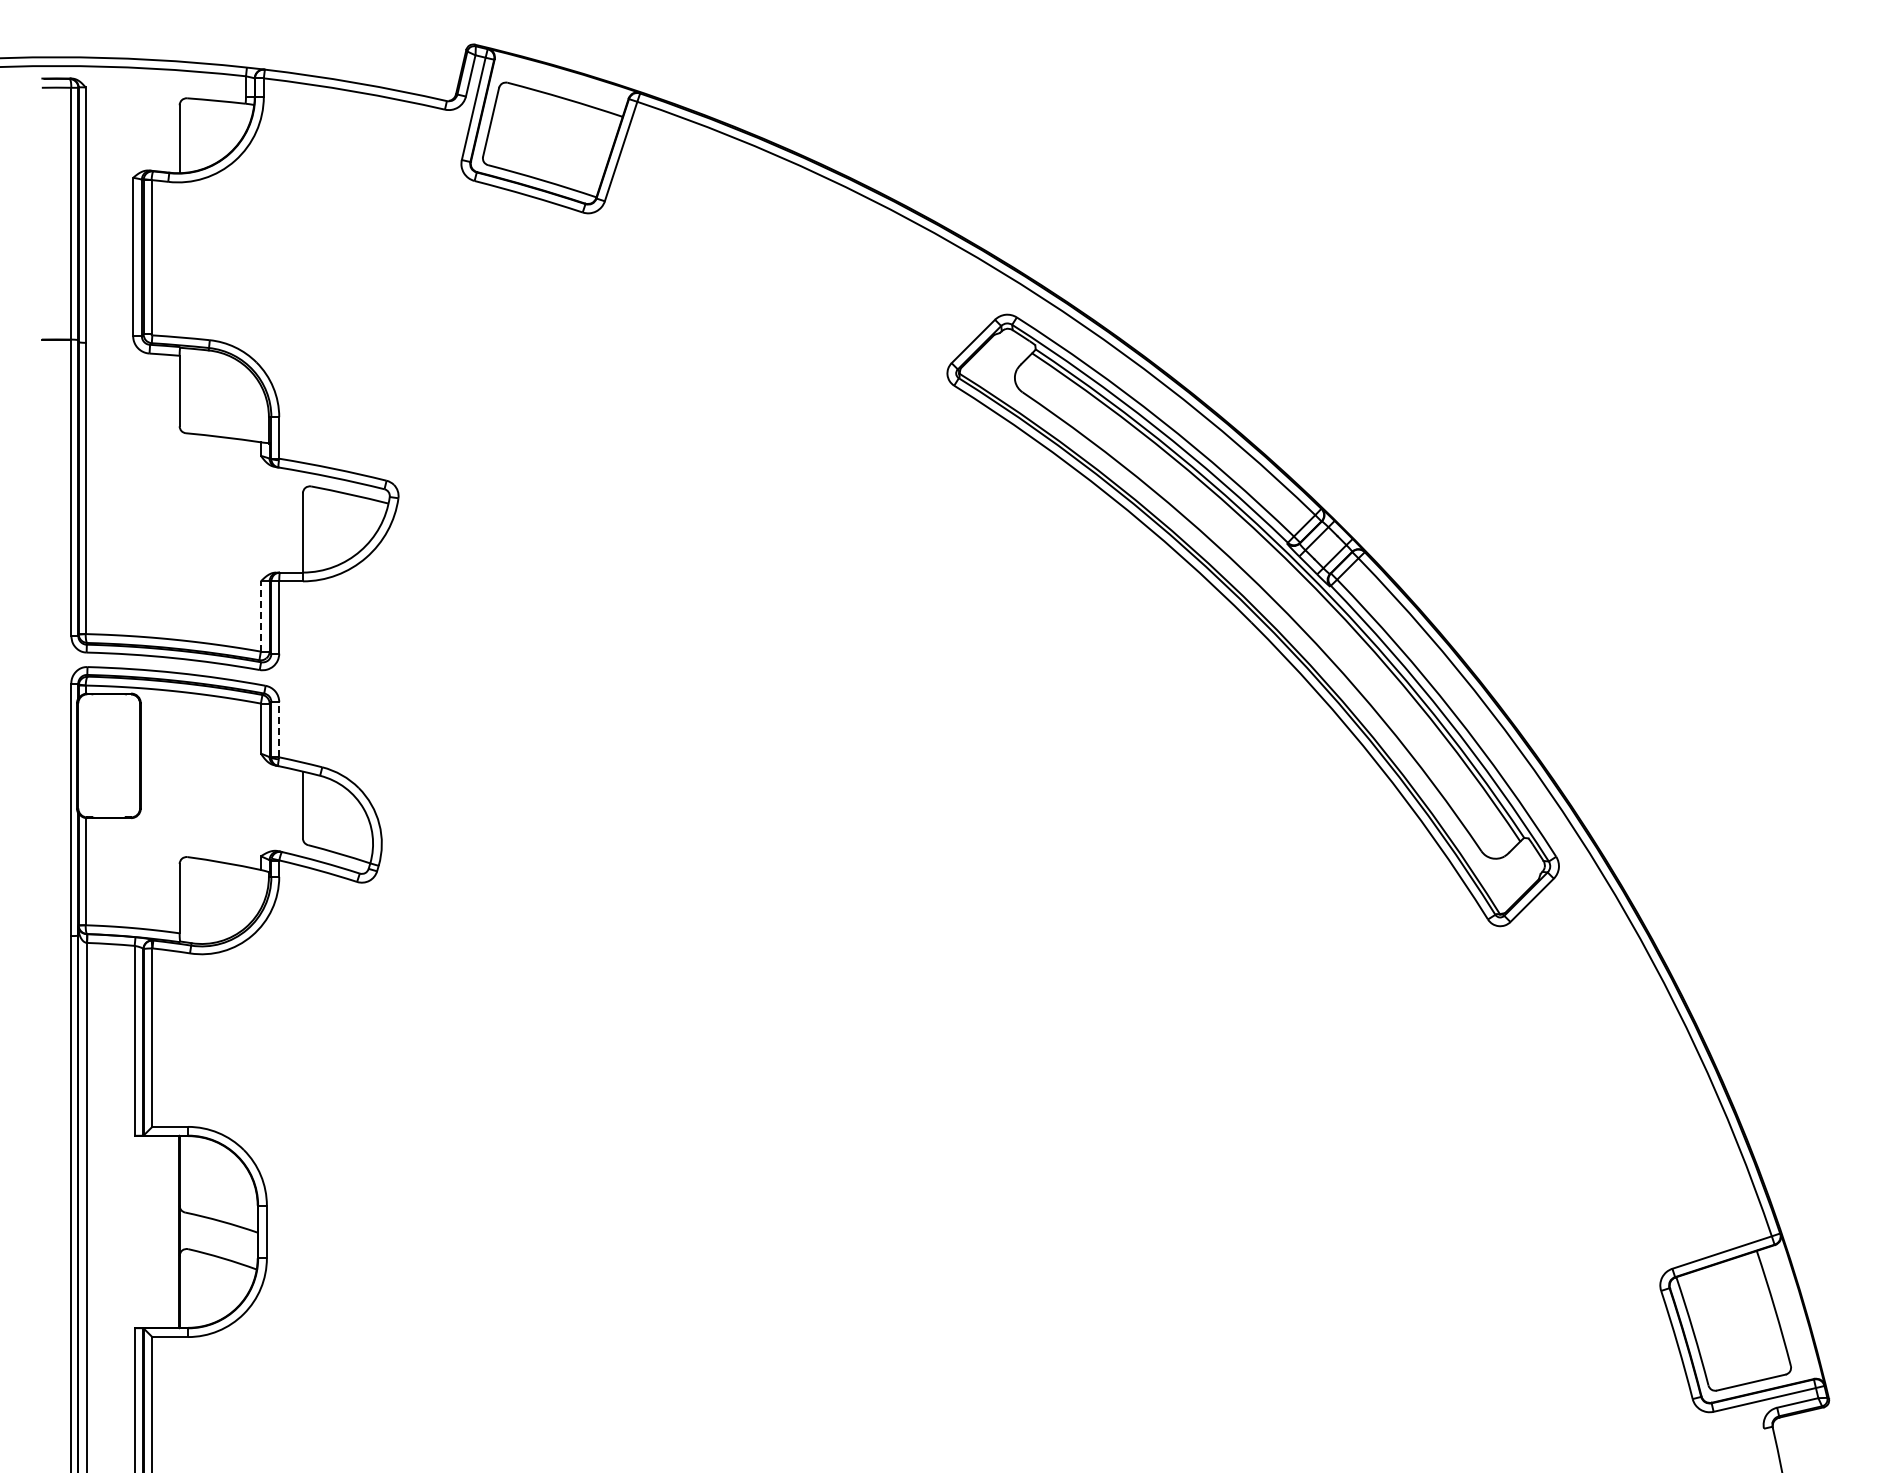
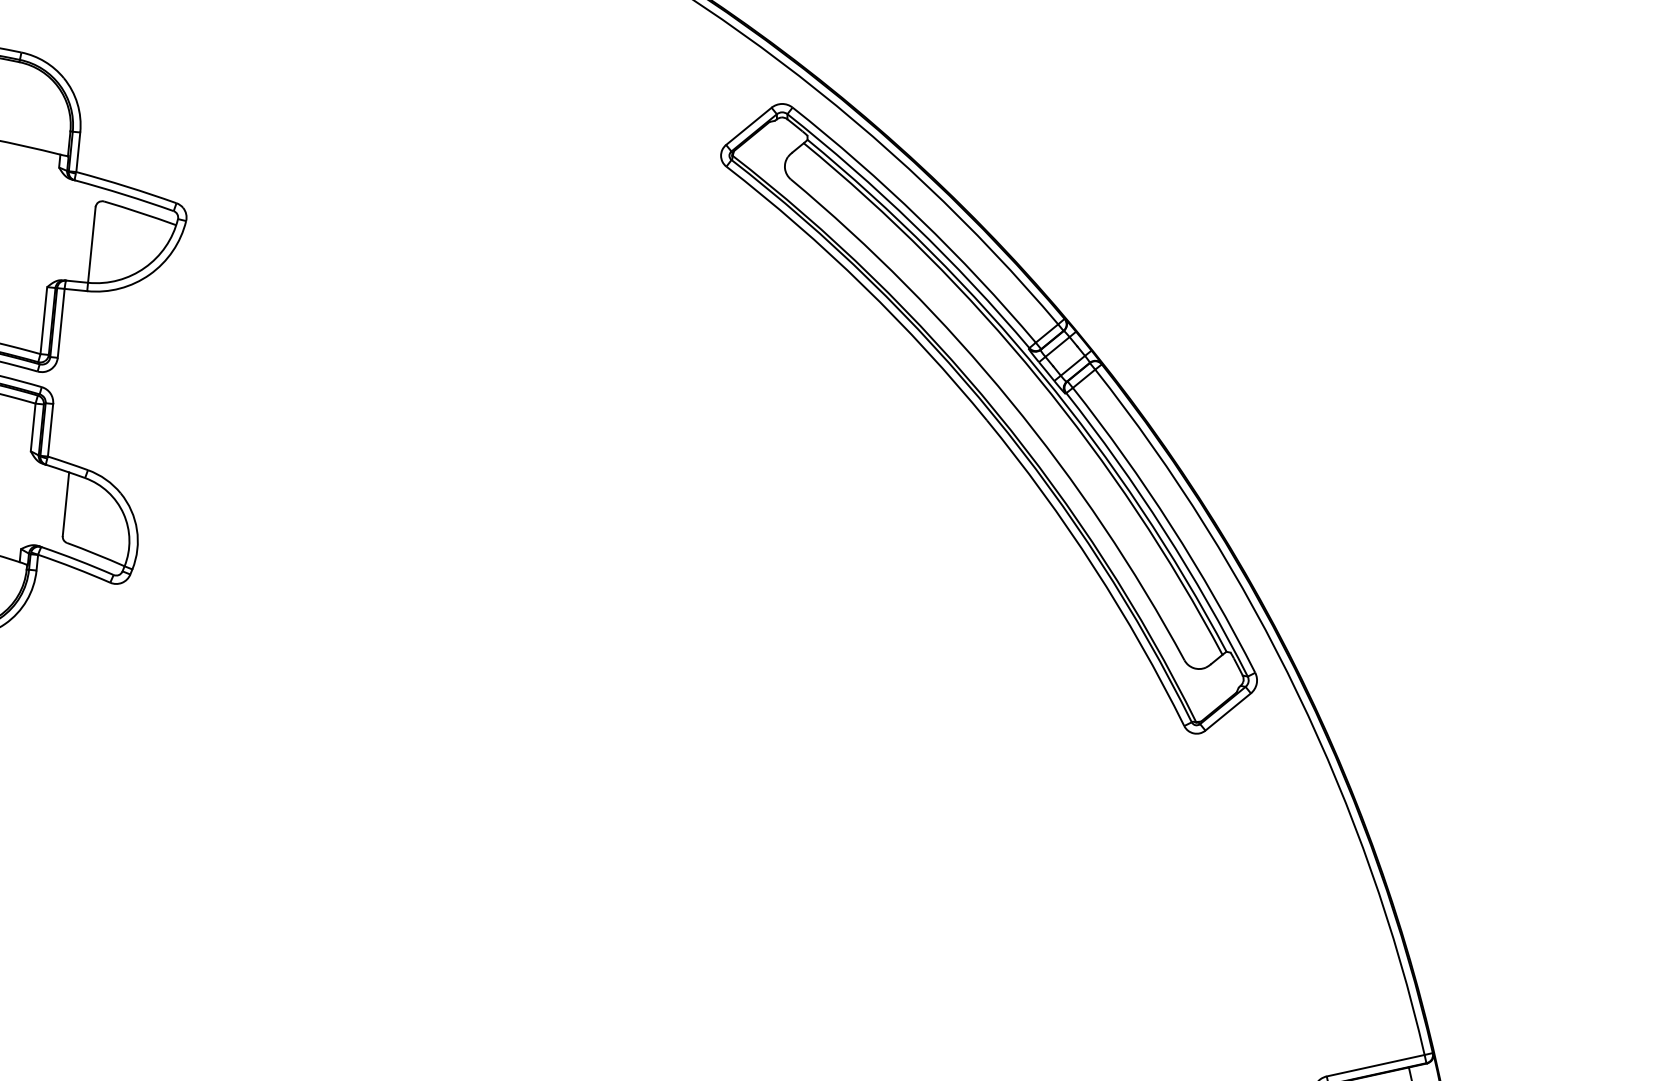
line: (260, 616) -> (43, 320), dashed -> solid
line: (279, 729) -> (50, 430), dashed -> solid

